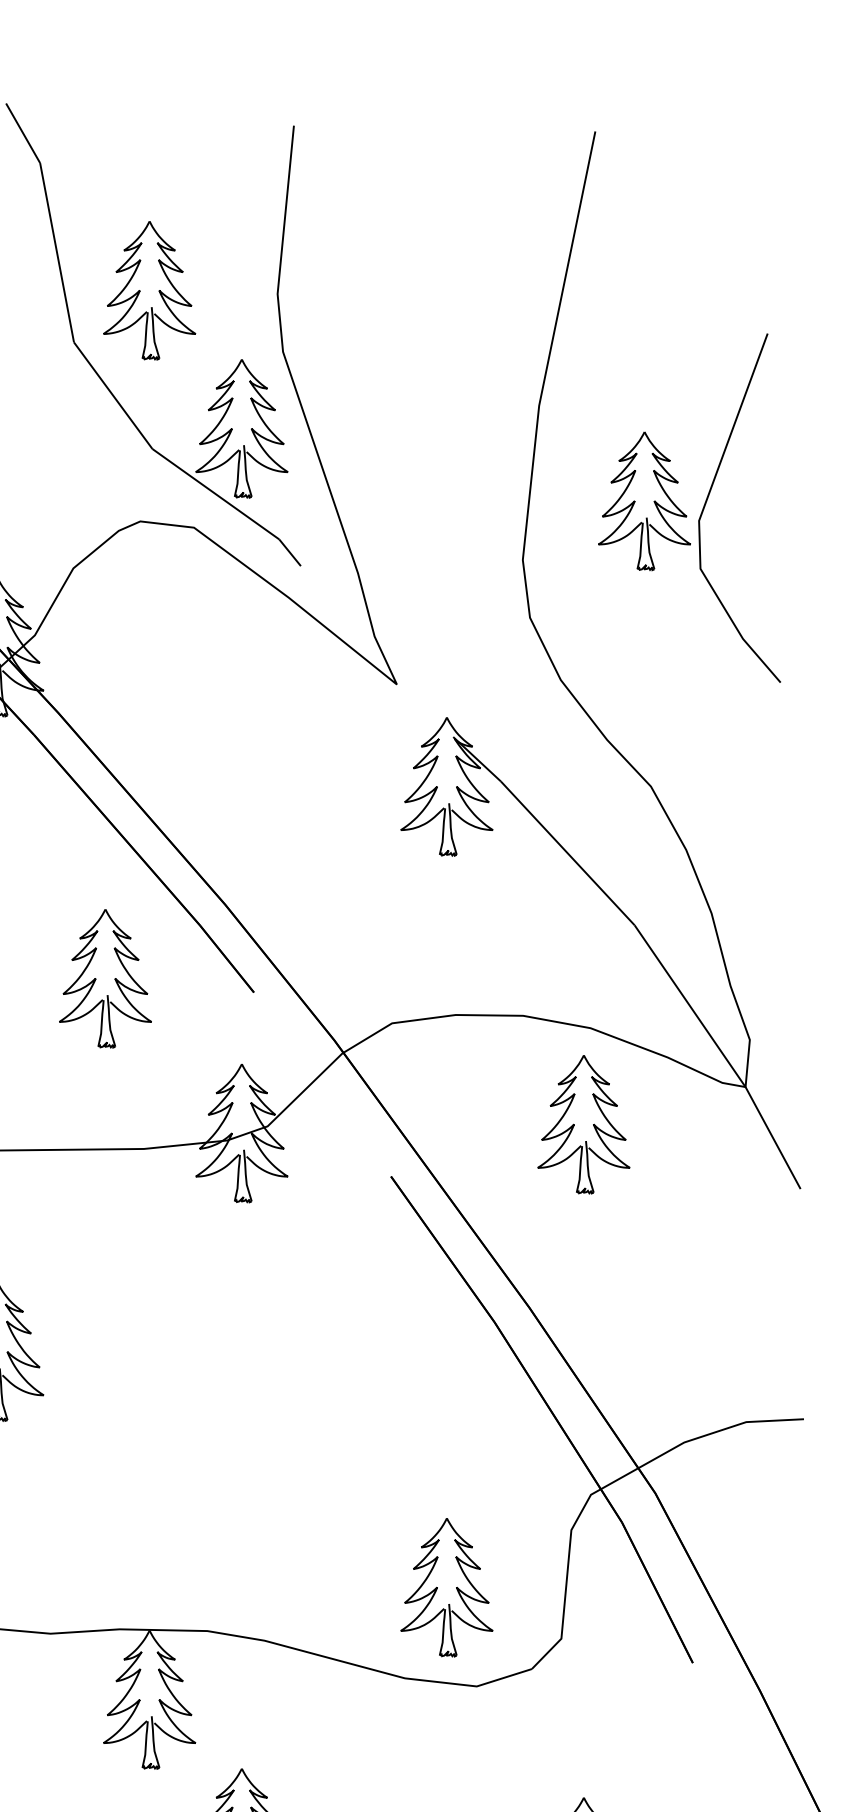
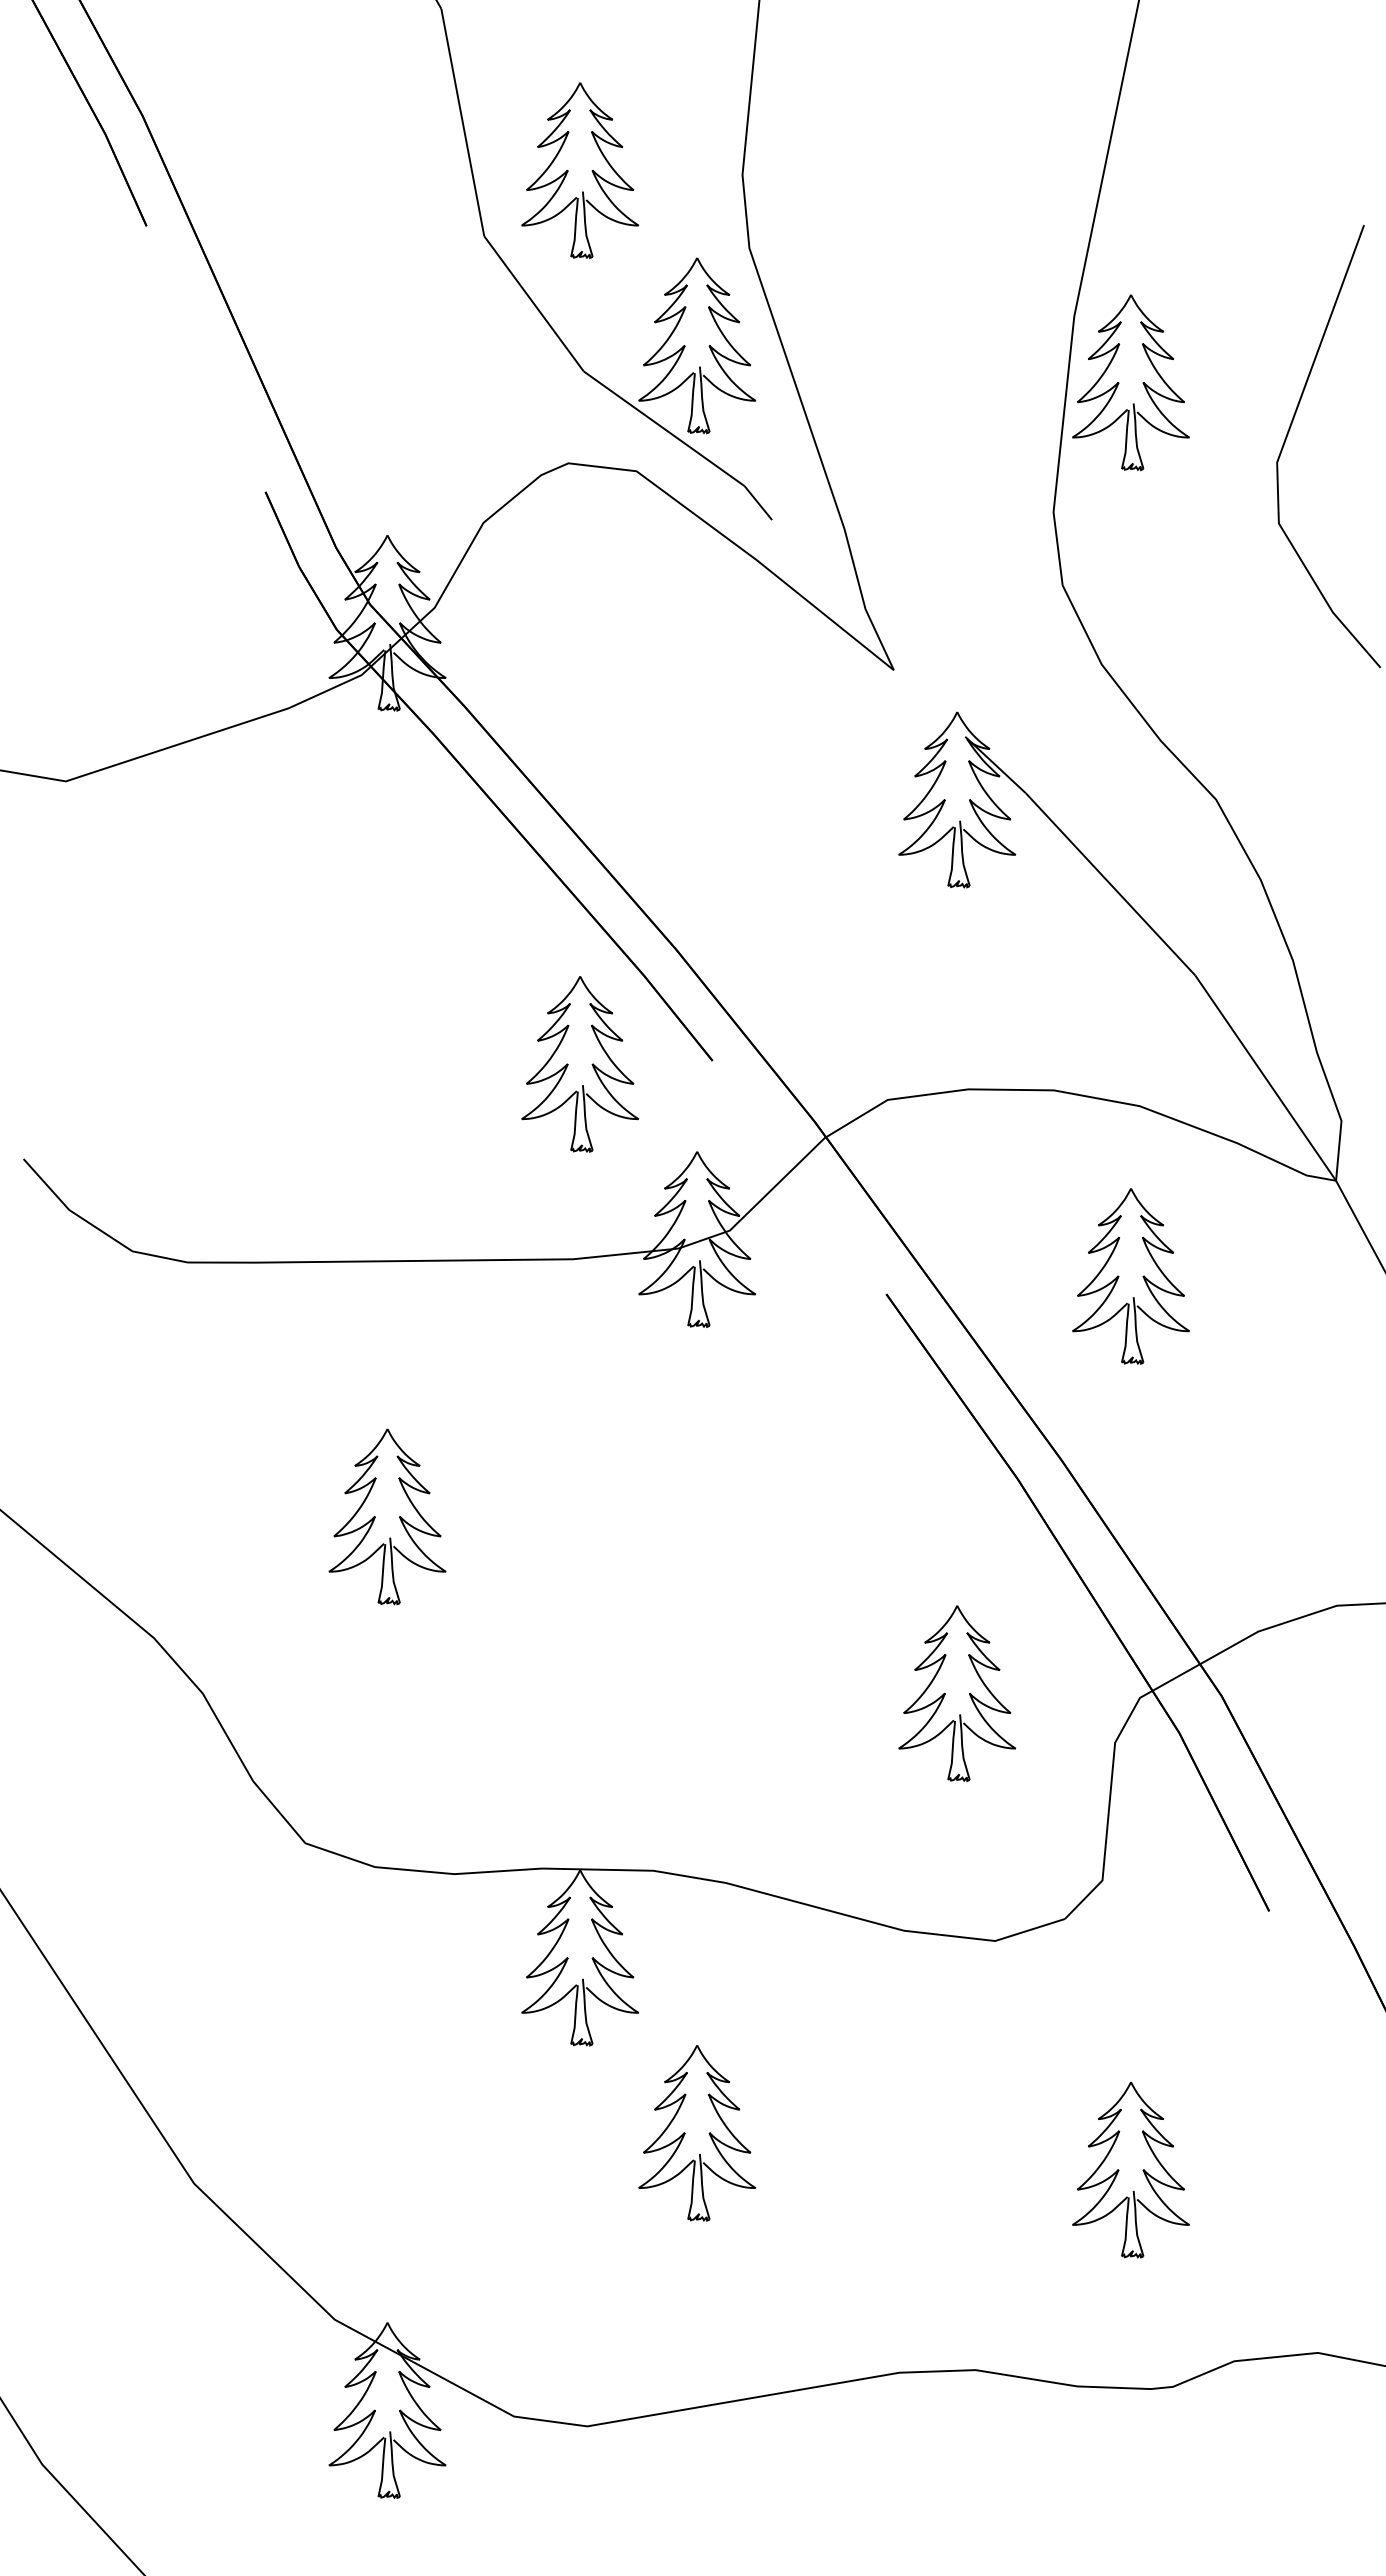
part: (644, 501) -> (1130, 382), moved
part: (105, 978) -> (580, 1064), moved
part: (583, 1124) -> (1130, 1276), moved
part: (437, 1587) -> (945, 1693), moved

